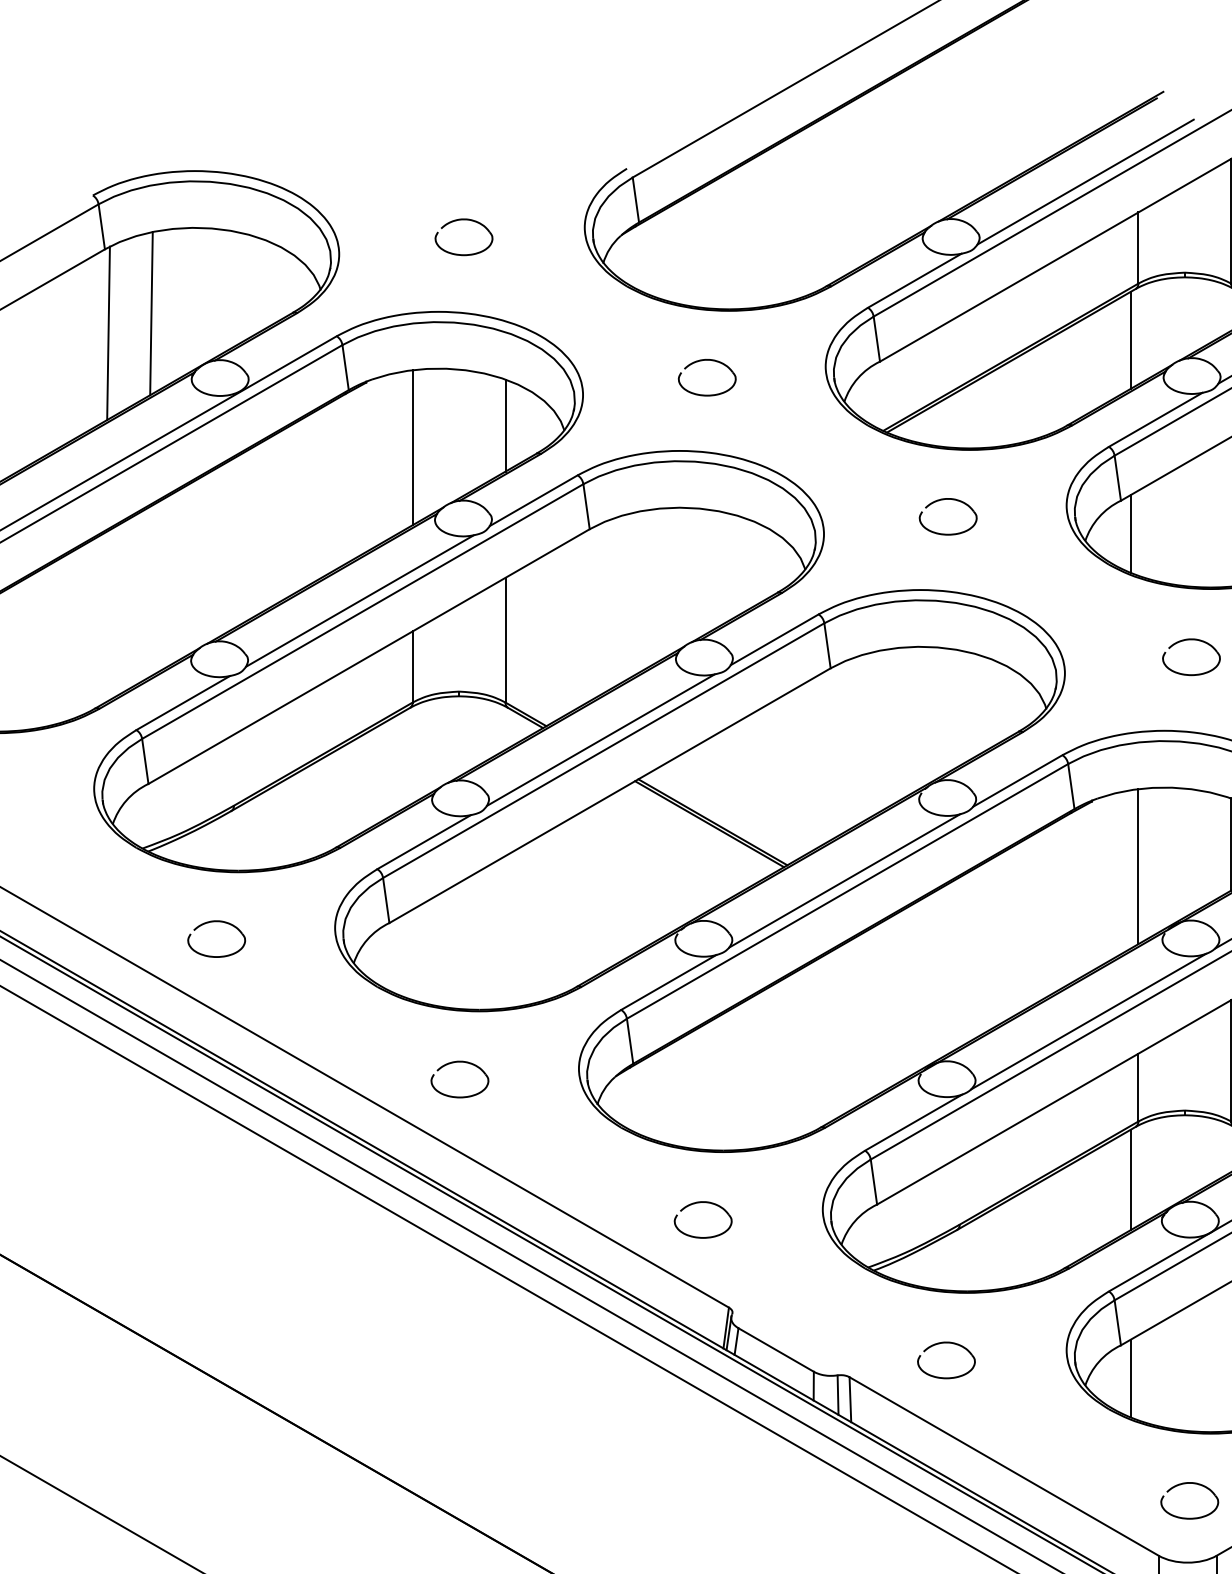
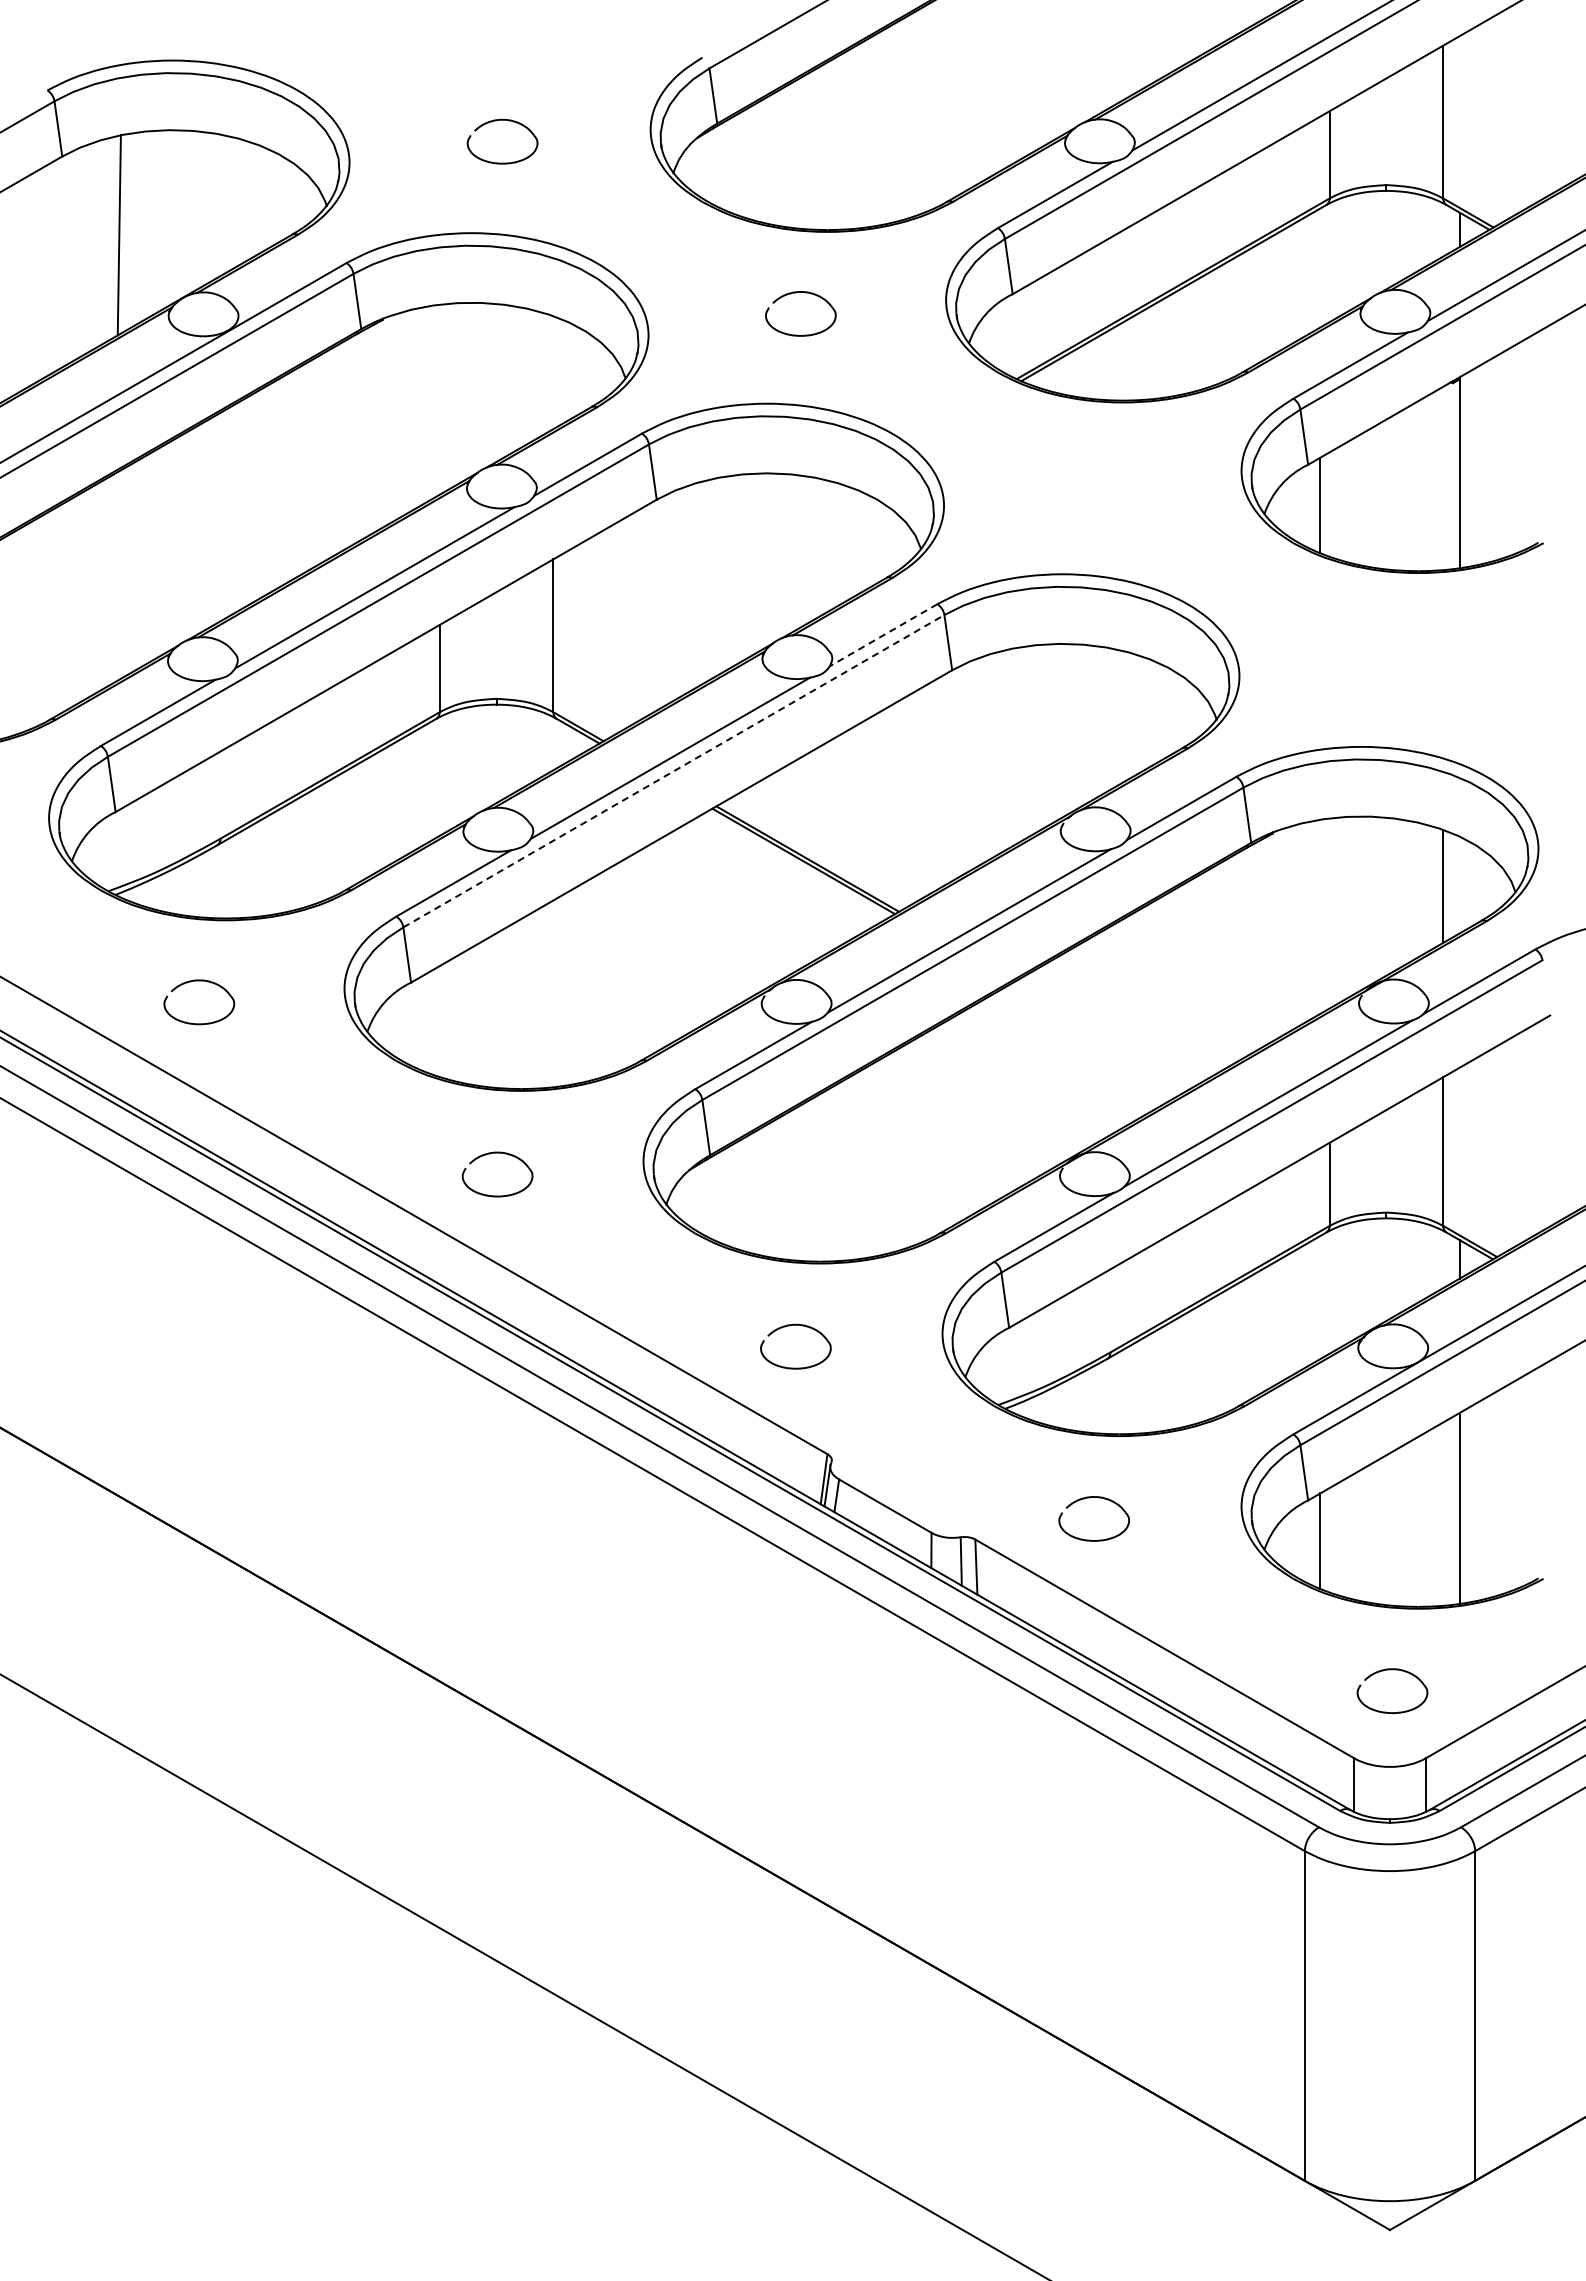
line: (108, 333) -> (66, 259), removed
line: (1131, 339) -> (1320, 267), removed
line: (505, 425) -> (553, 372), removed
line: (412, 447) -> (439, 399), removed
part: (948, 499) -> (1096, 463), removed
line: (774, 639) -> (883, 635), solid -> dashed
part: (1186, 640) -> (1388, 636), removed
line: (604, 750) -> (674, 770), solid -> dashed
line: (1138, 866) -> (1329, 913), removed
line: (1131, 1179) -> (1320, 1297), removed

